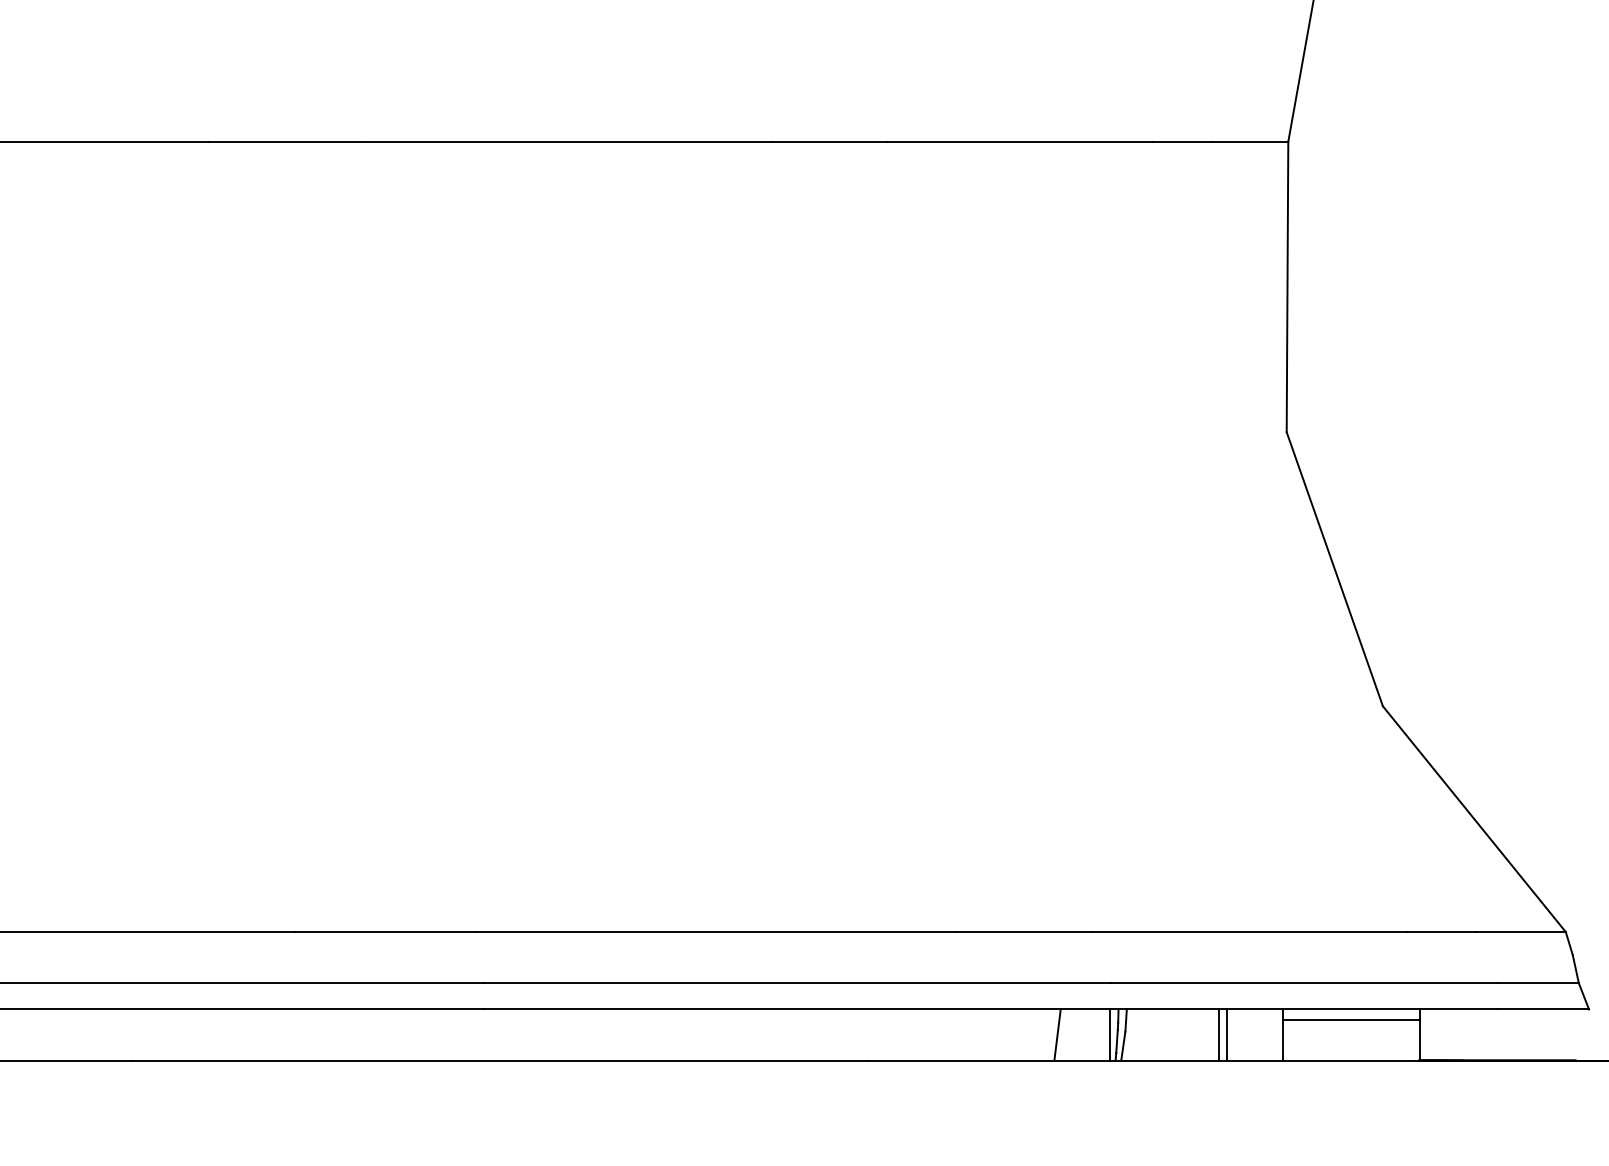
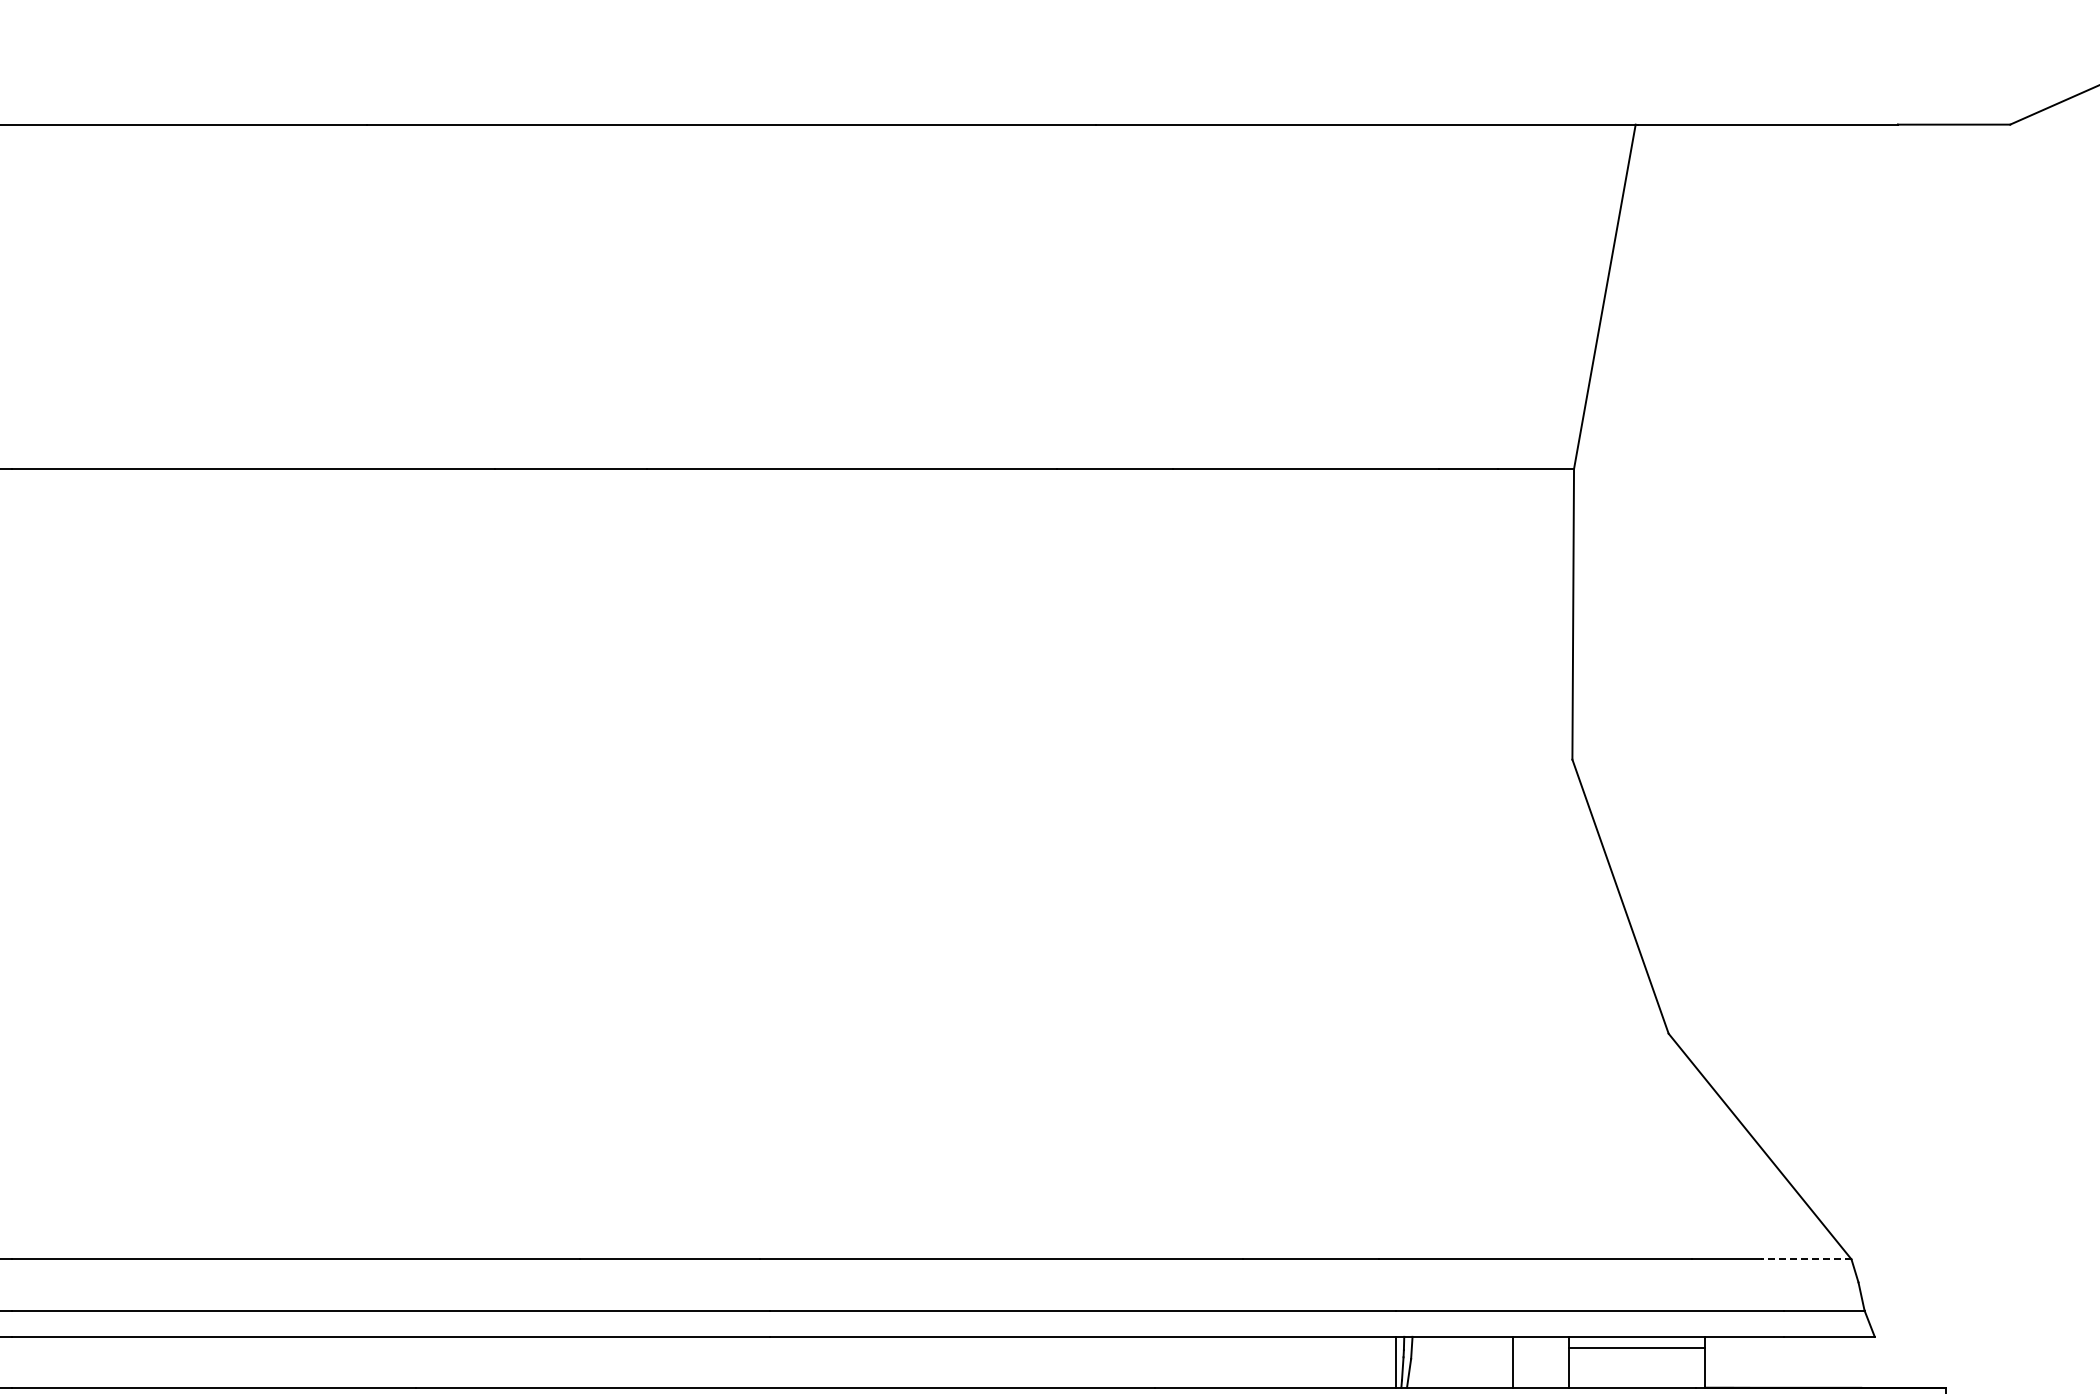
line: (1520, 932) -> (1806, 1259), solid -> dashed
line: (1057, 1034) -> (1343, 1361), removed
line: (1218, 1034) -> (1504, 1361), removed

